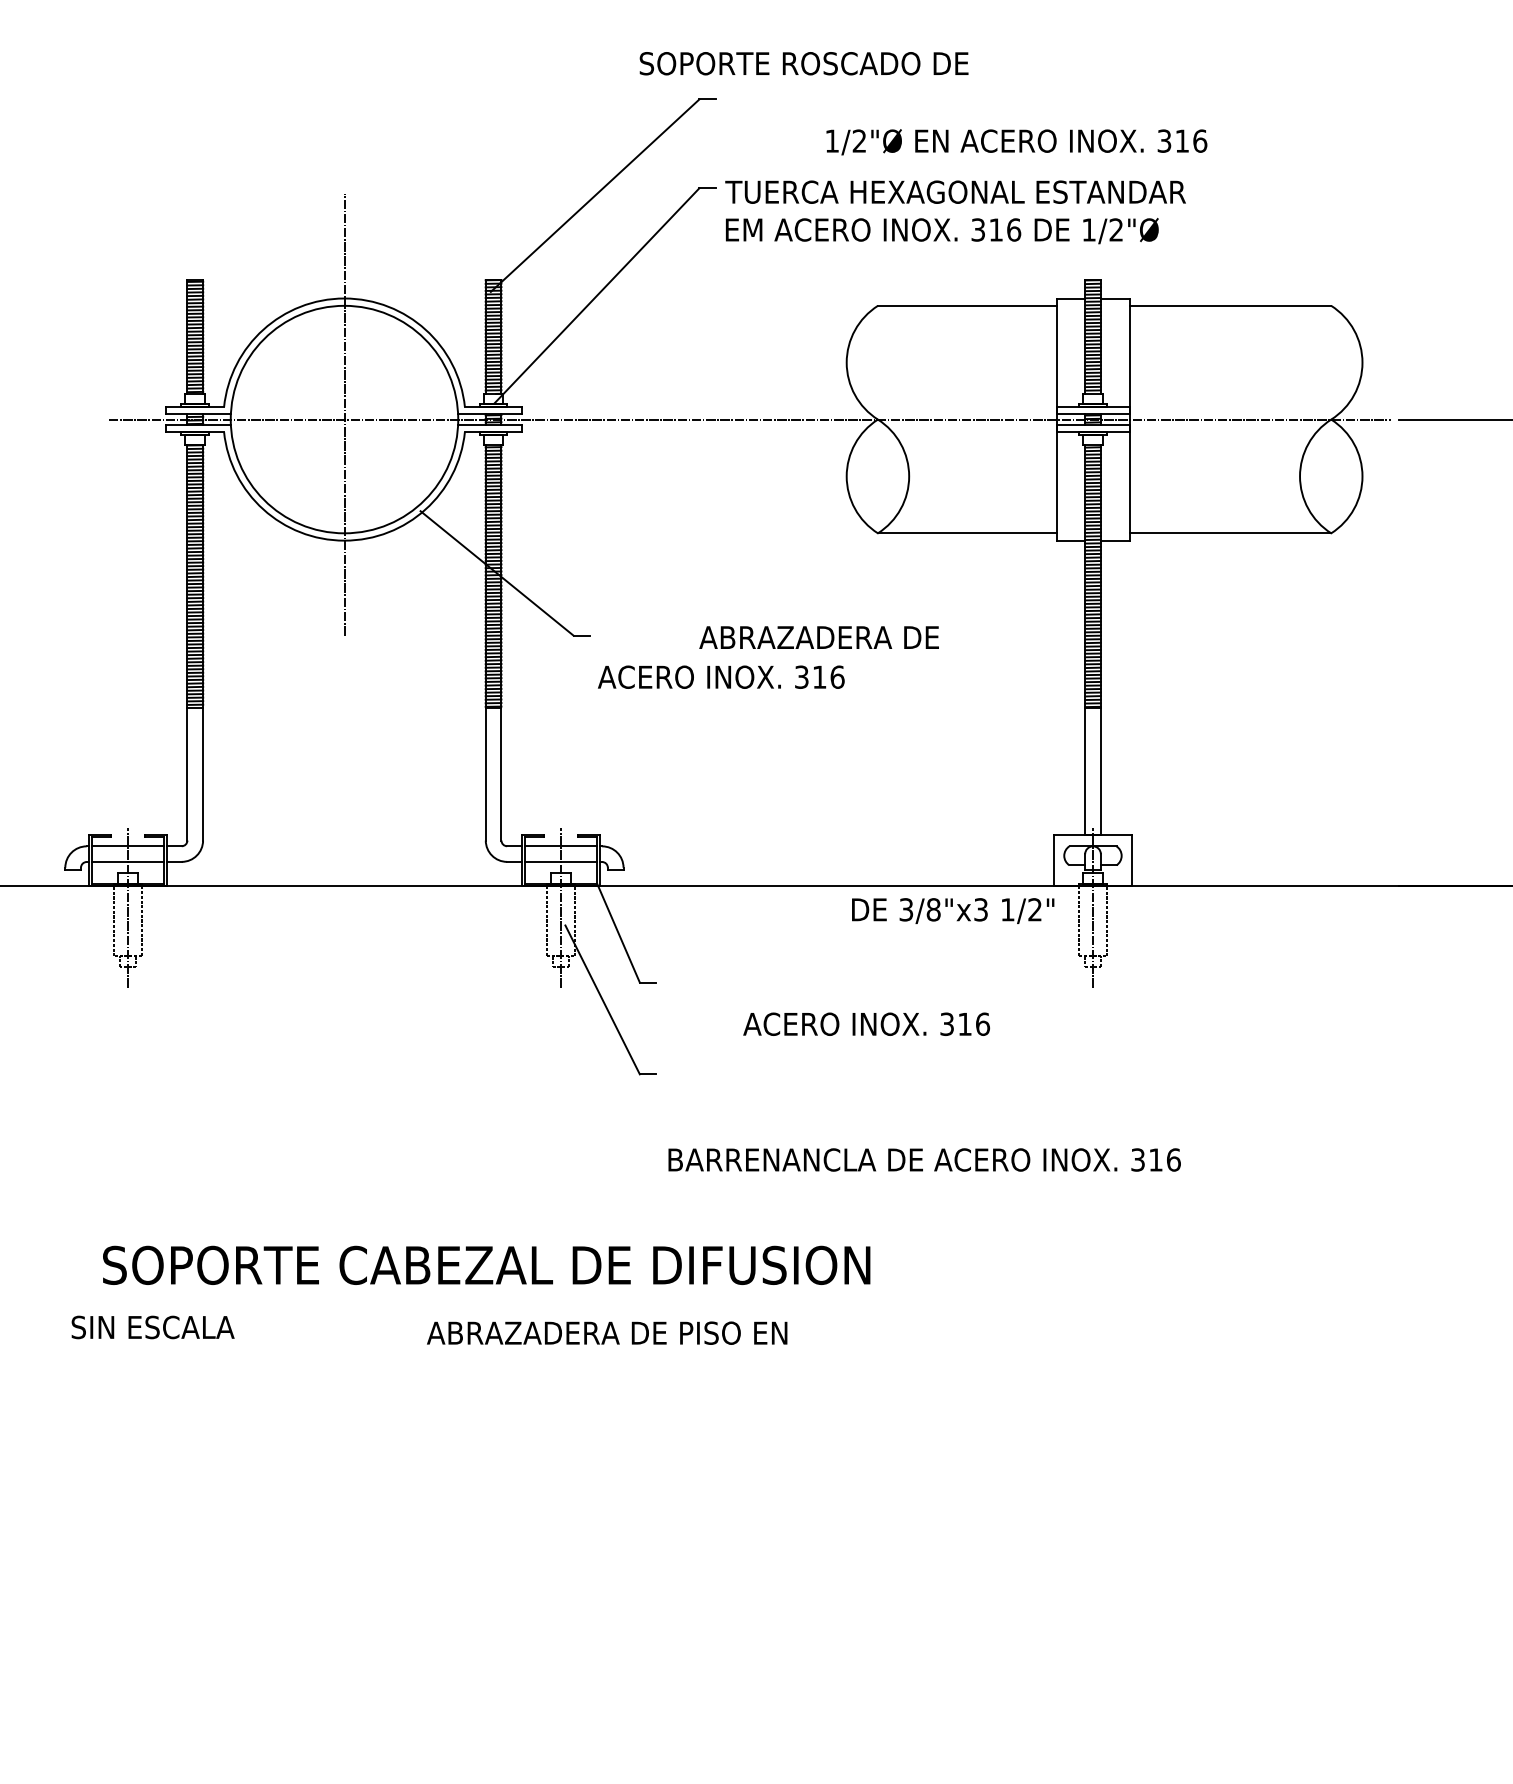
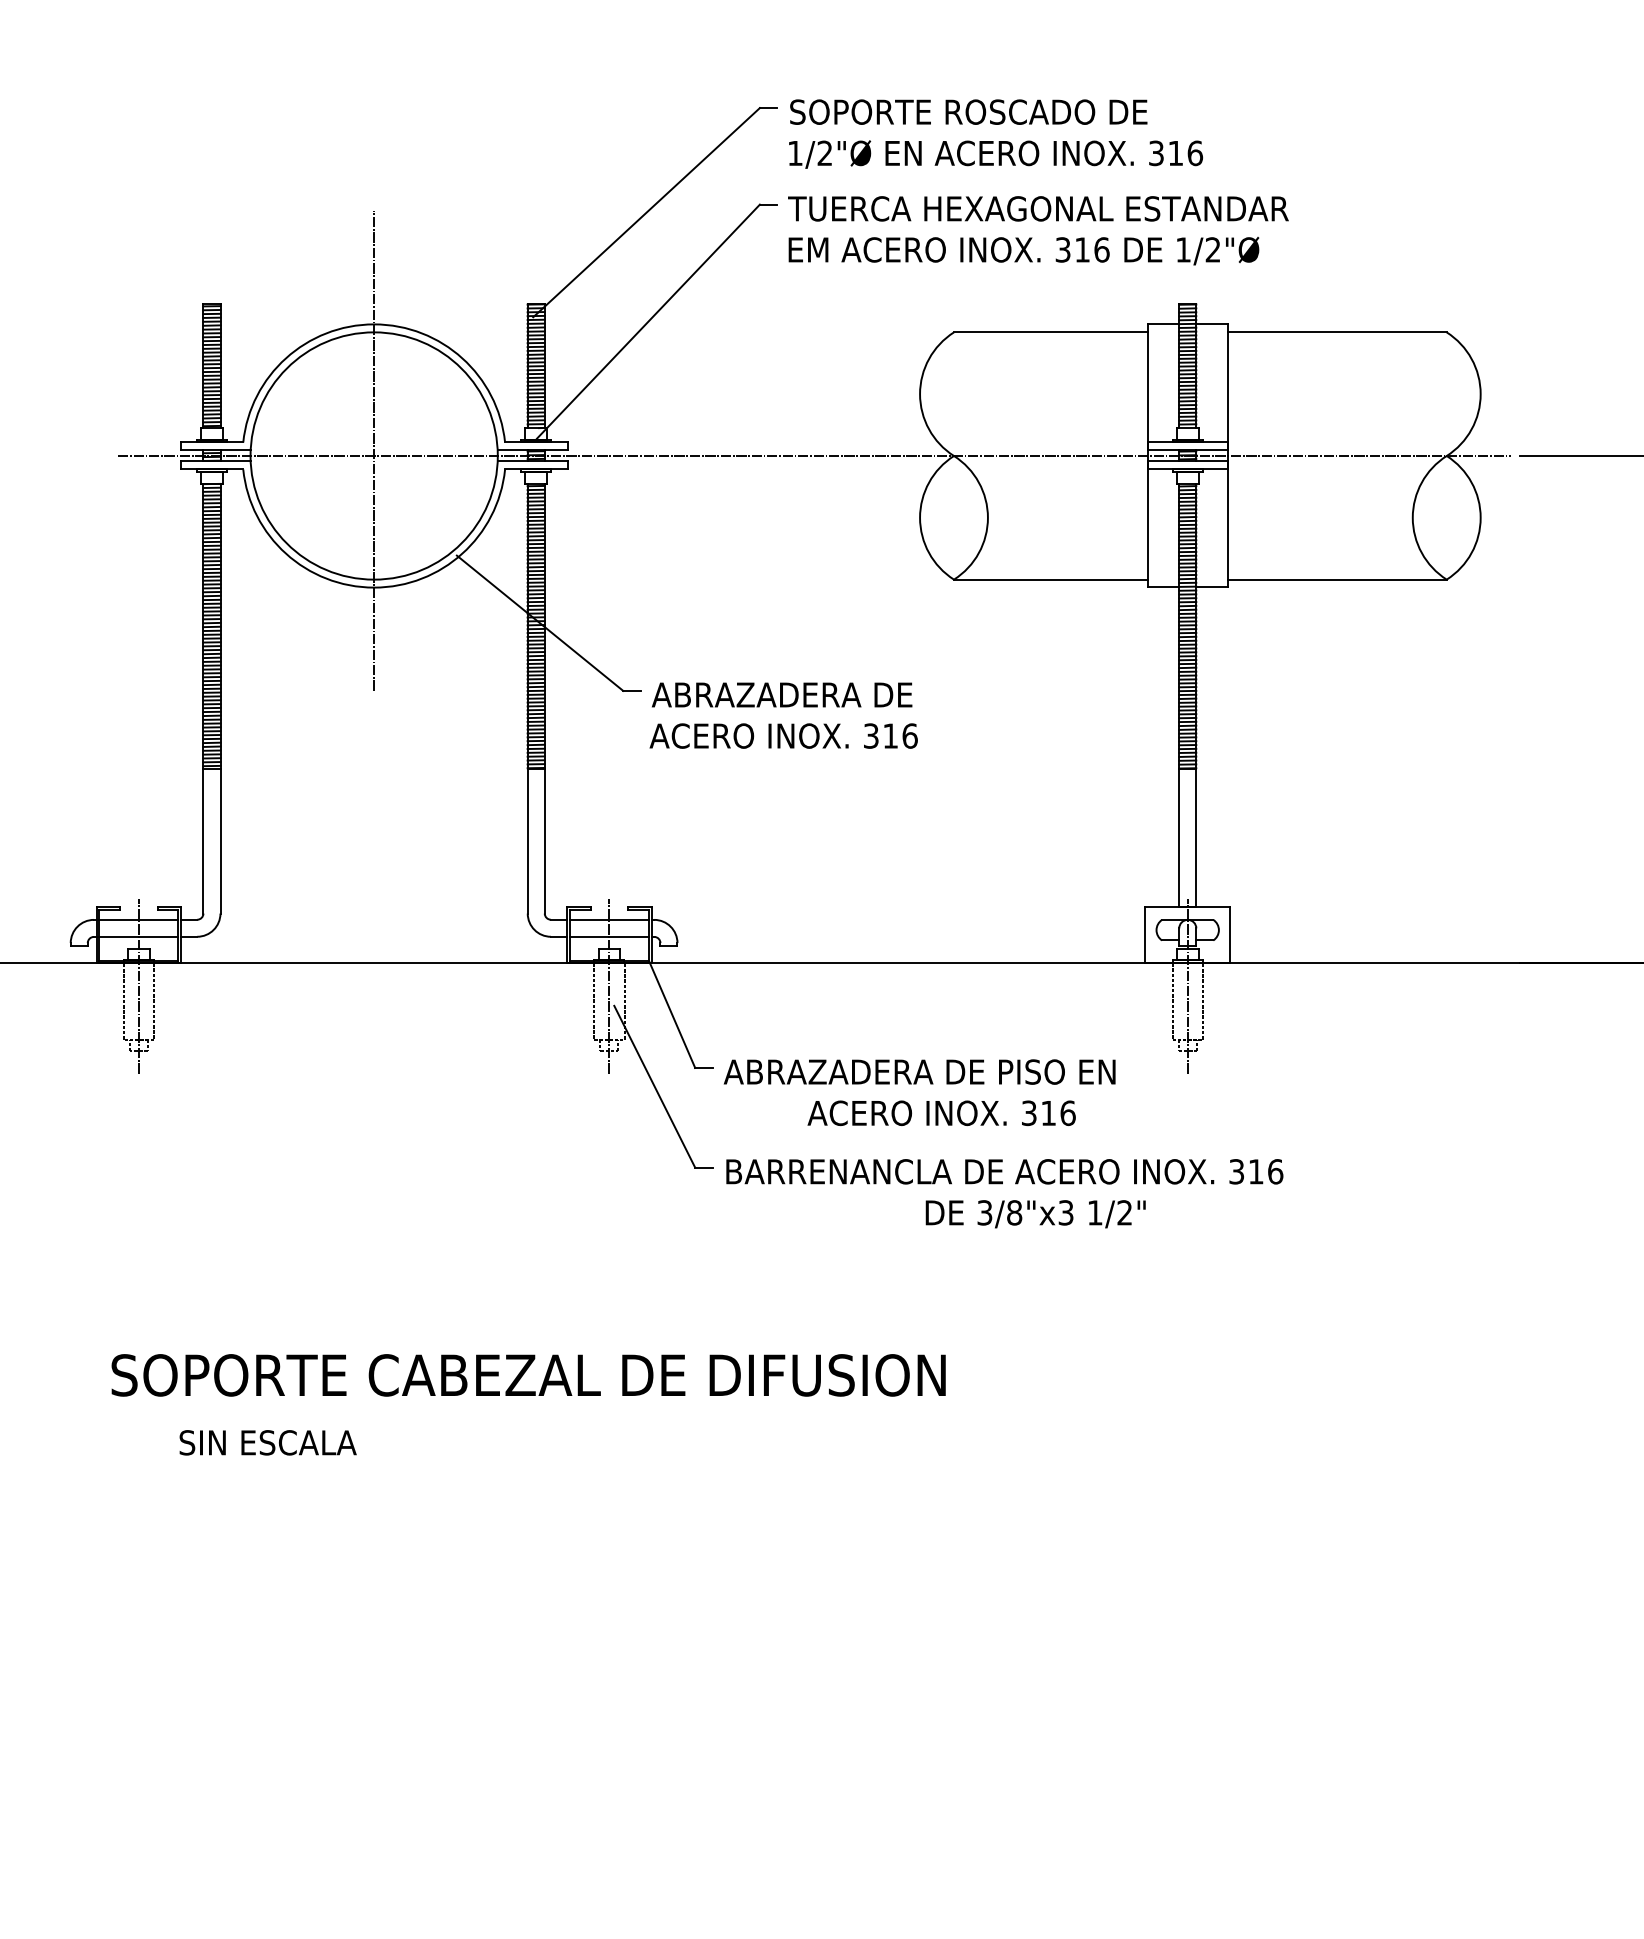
text: (803, 63) -> (968, 111), moved
text: (1016, 142) -> (995, 154), moved
text: (819, 637) -> (782, 694), moved
text: (952, 911) -> (1035, 1214), moved
text: (924, 1159) -> (1004, 1171), moved
text: (152, 1327) -> (267, 1442), moved
text: (607, 1332) -> (919, 1071), moved

